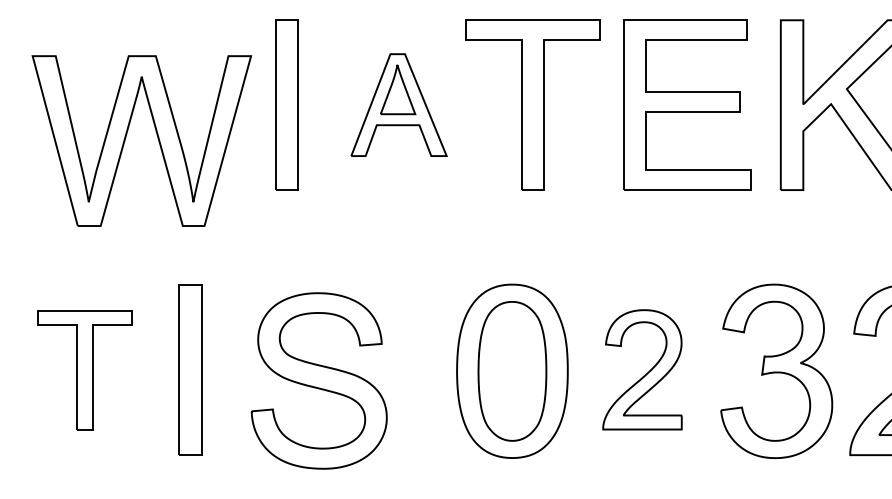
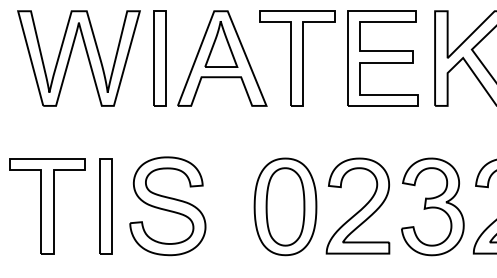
part: (399, 105) -> (222, 58), size x1.67
part: (126, 140) -> (70, 58), moved
part: (641, 368) -> (357, 205), size x1.43
part: (85, 370) -> (47, 206), size x1.43
part: (318, 381) -> (167, 206), moved

